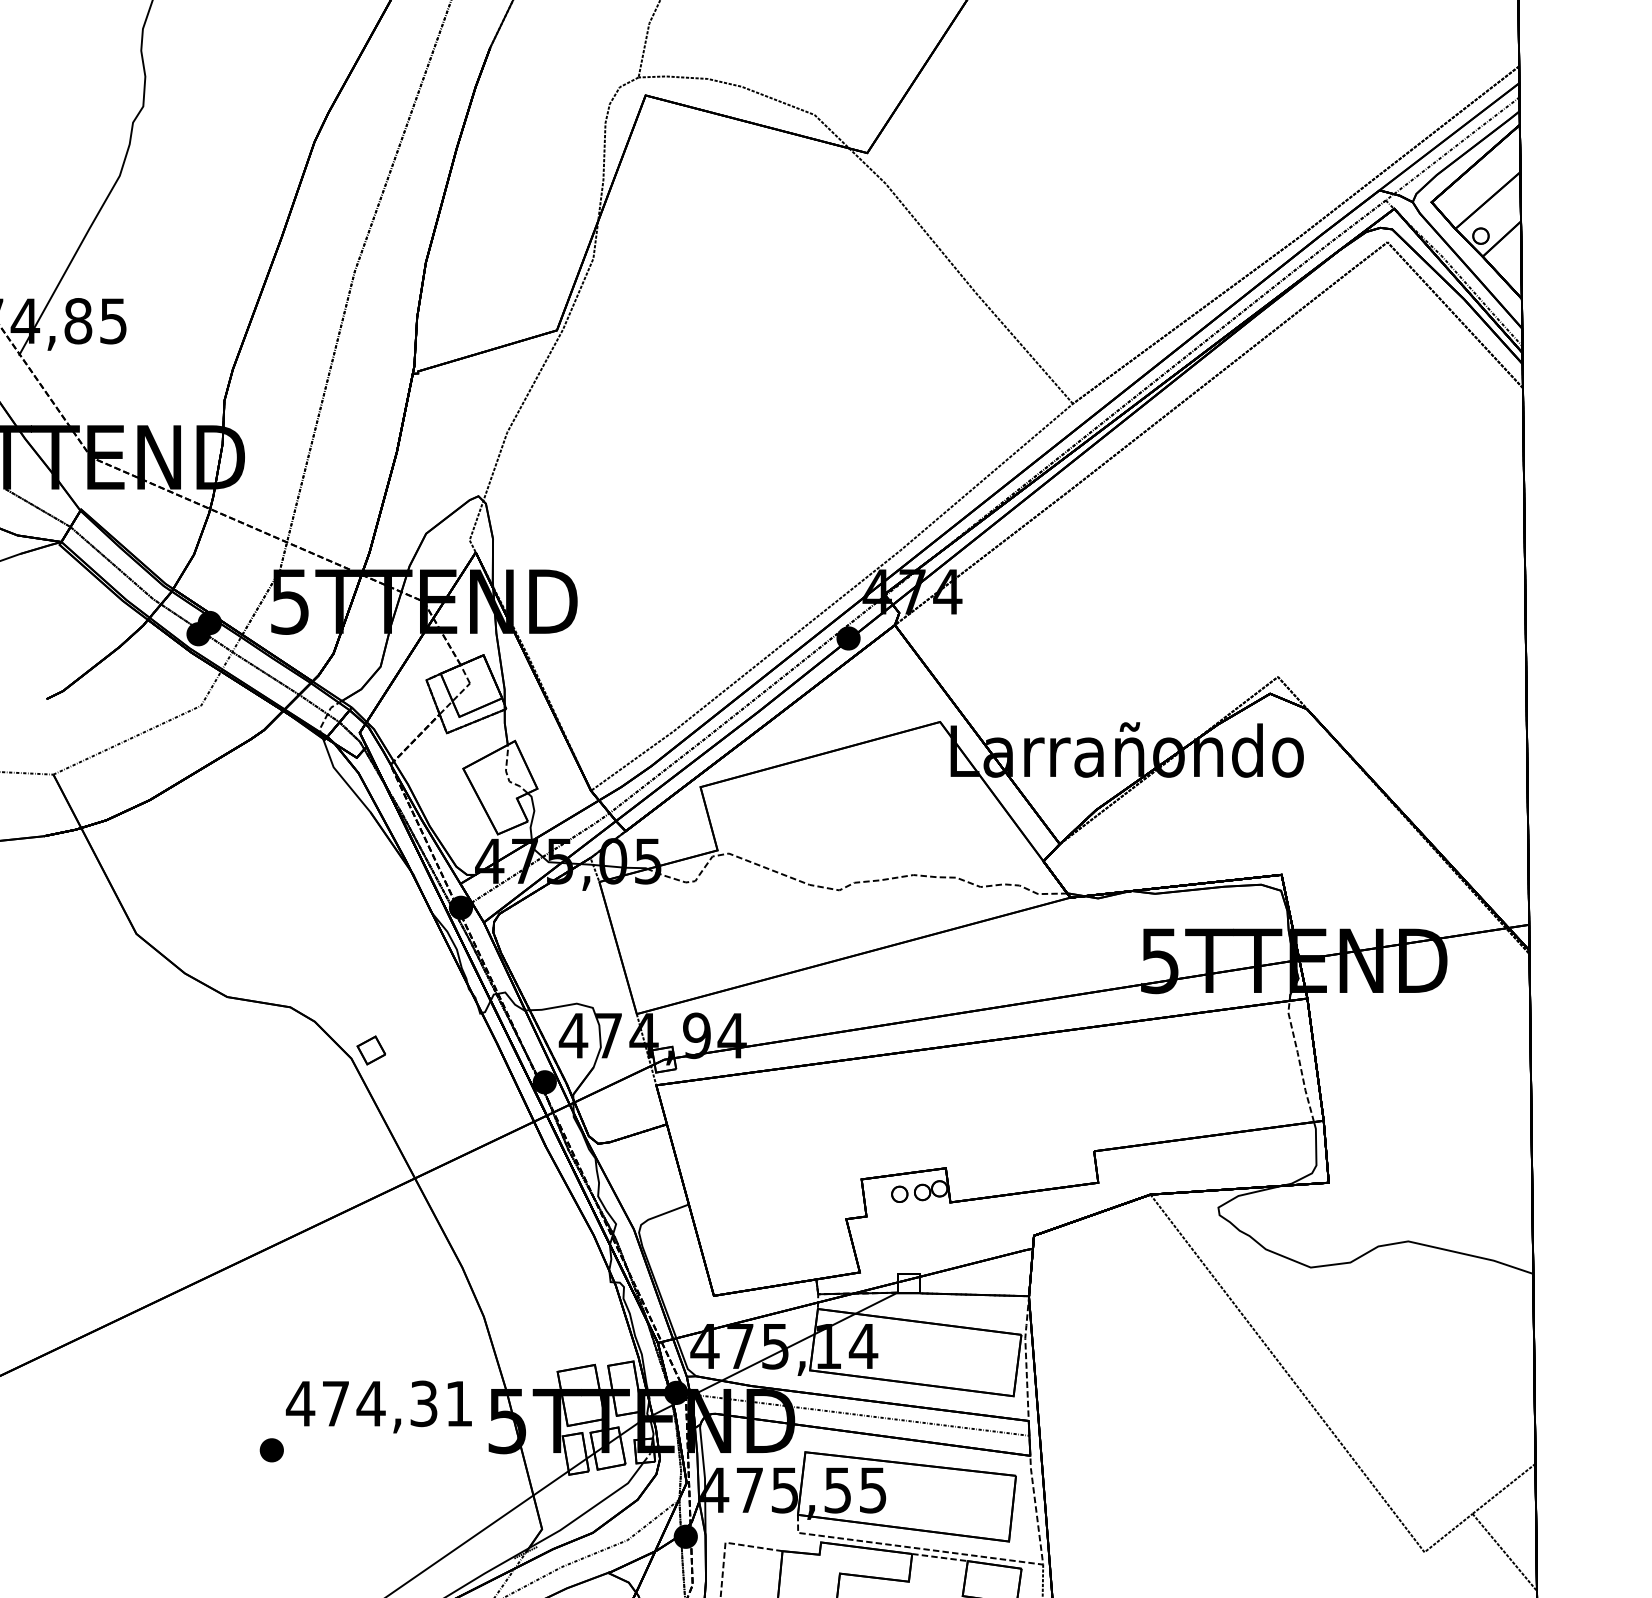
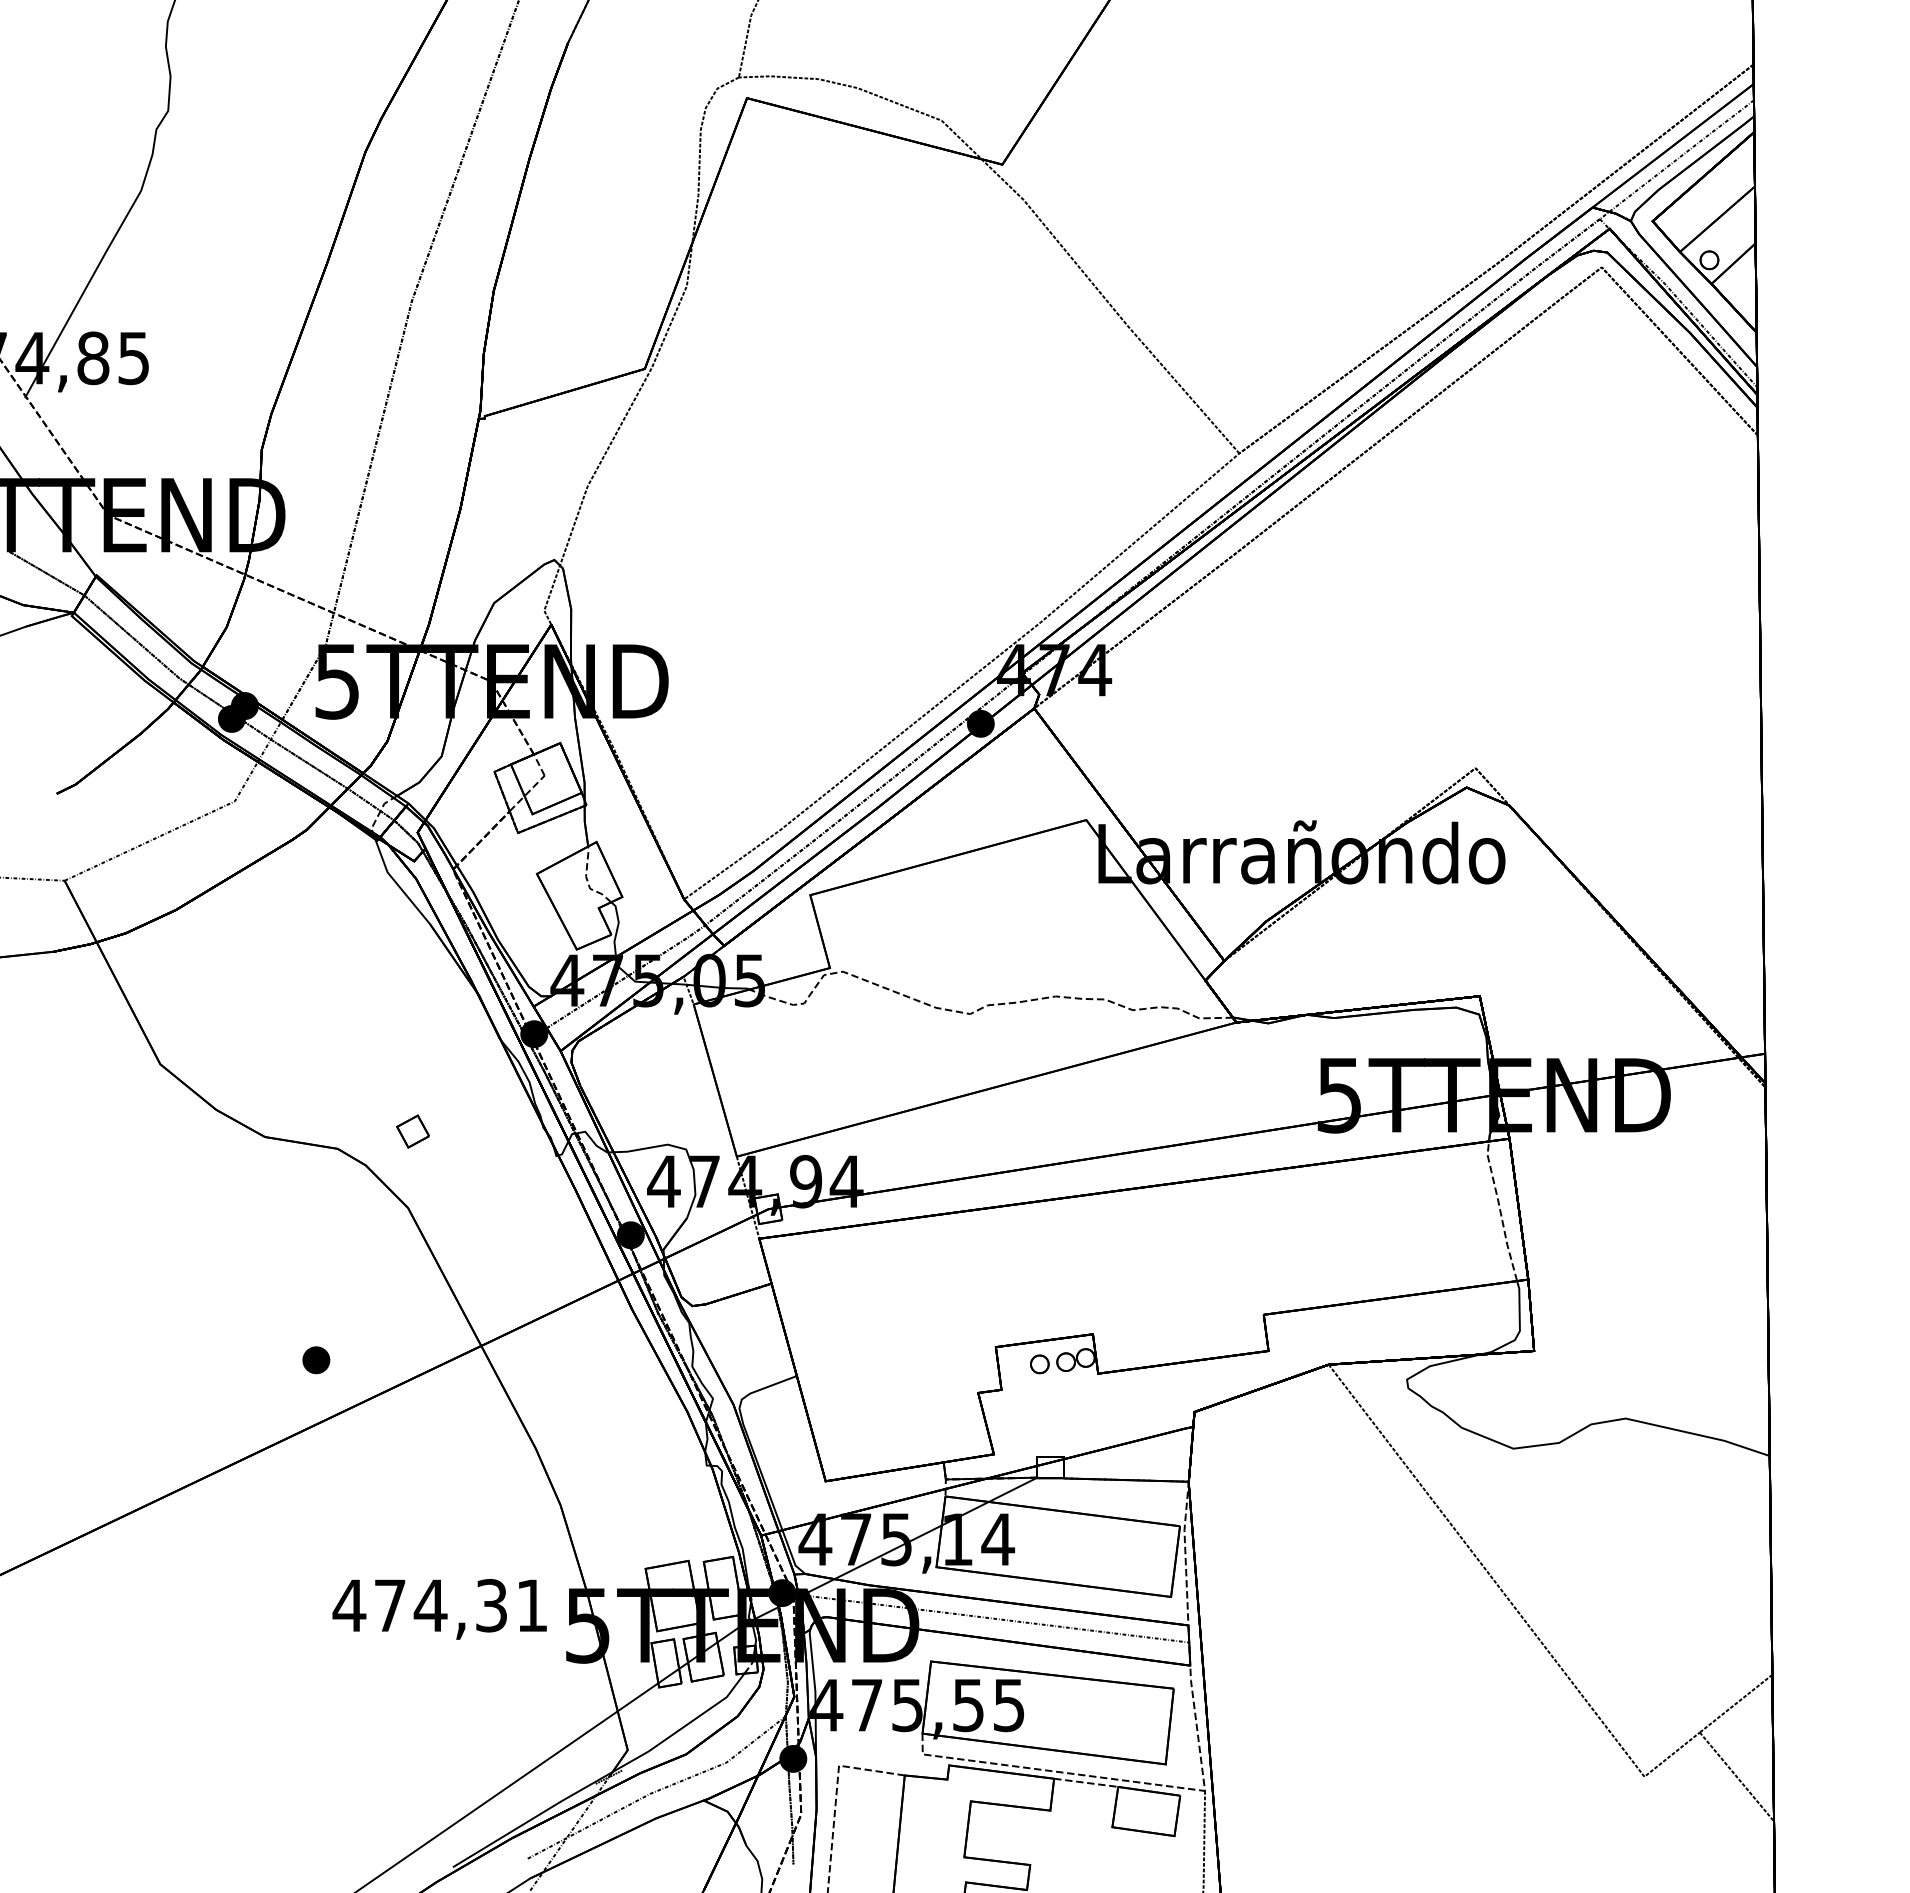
part: (370, 1050) -> (412, 1131), moved
part: (271, 1450) -> (316, 1360), moved

